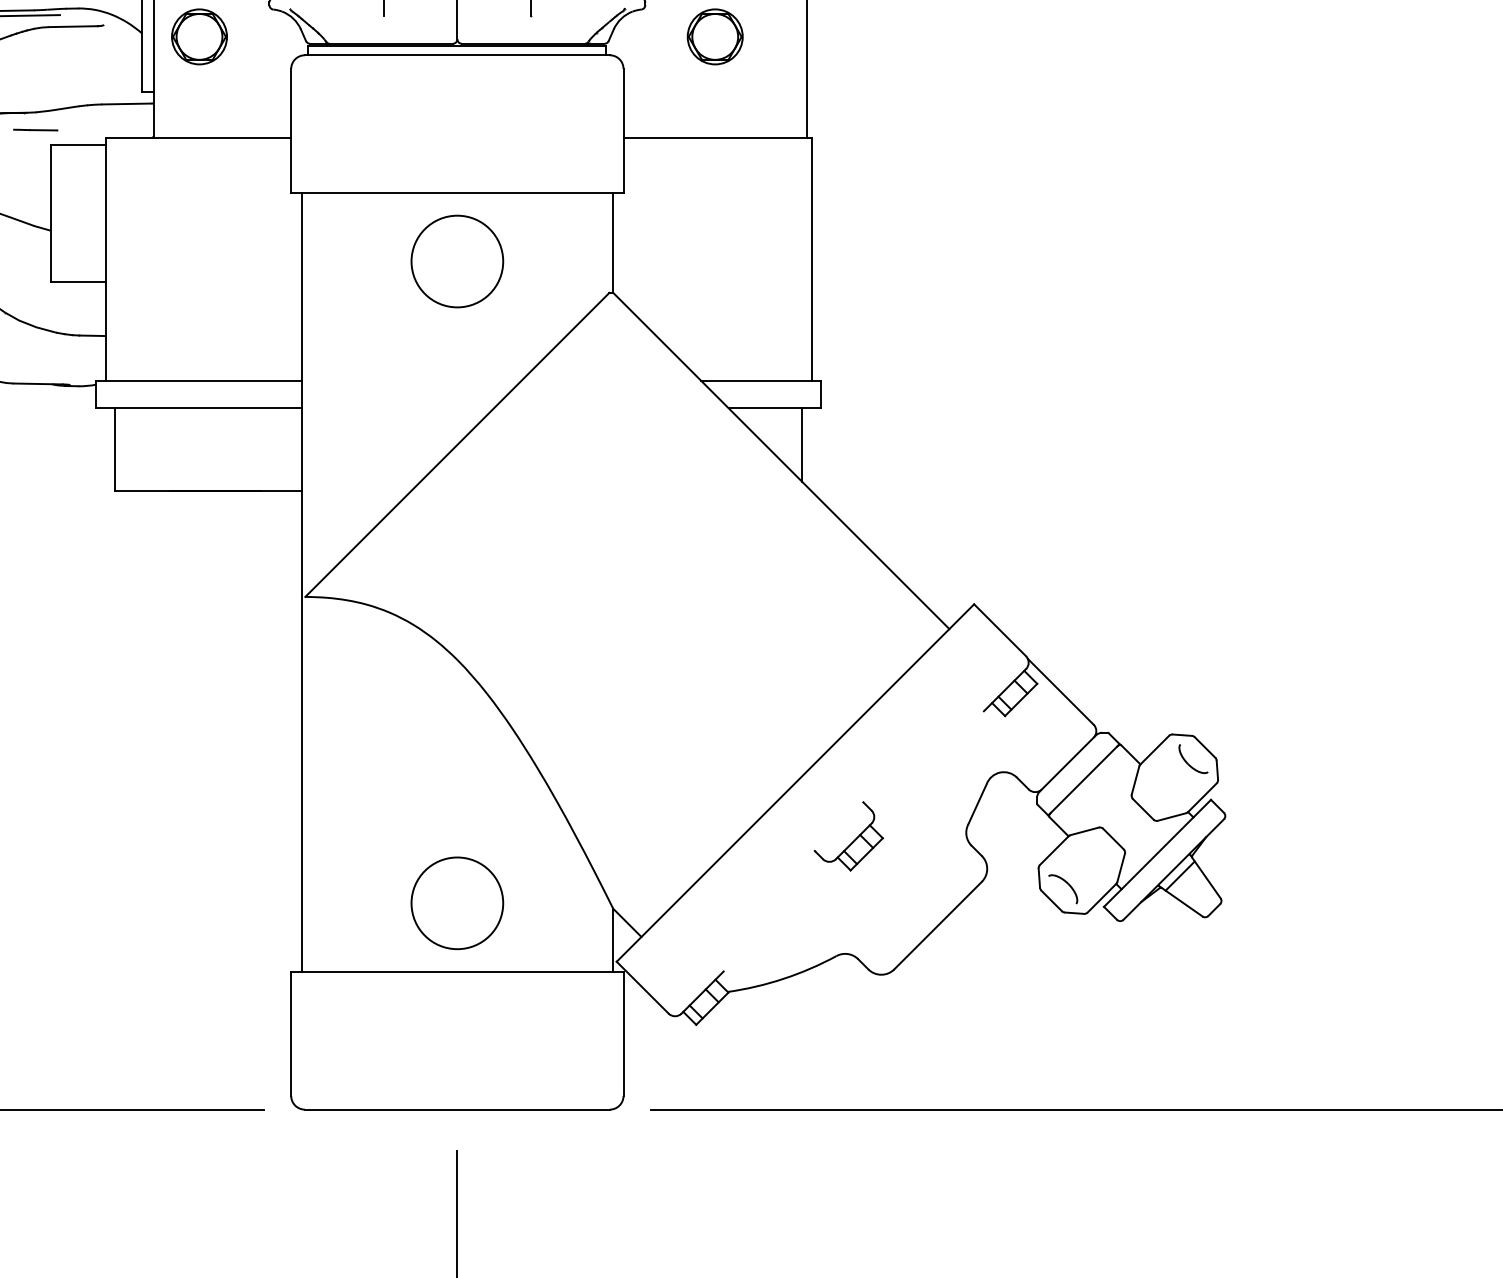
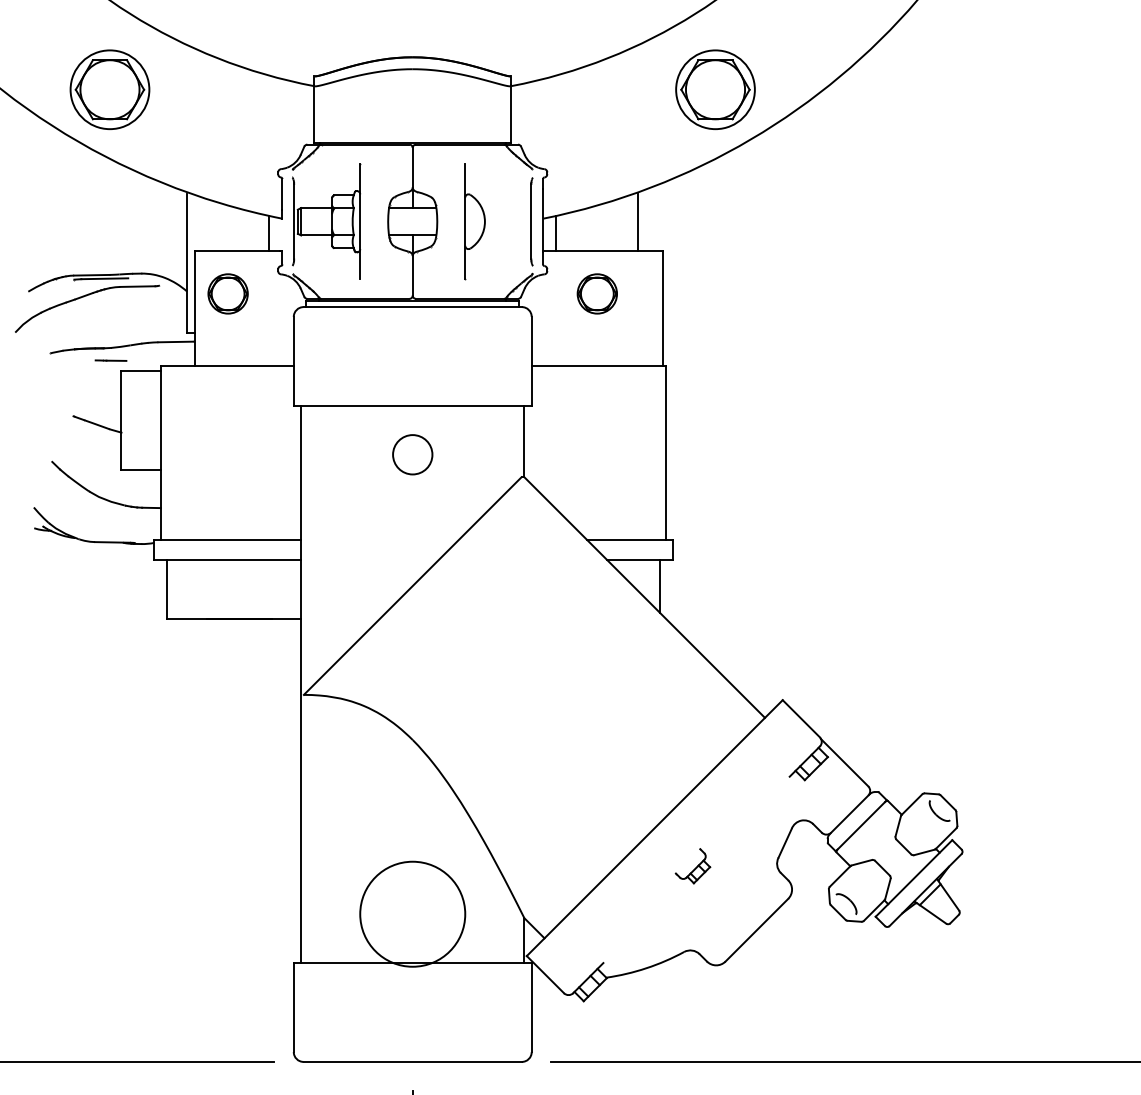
circle: (457, 261) -> (412, 454), size x0.6
part: (848, 835) -> (692, 865), size x0.7
circle: (457, 903) -> (412, 914), size x1.6

